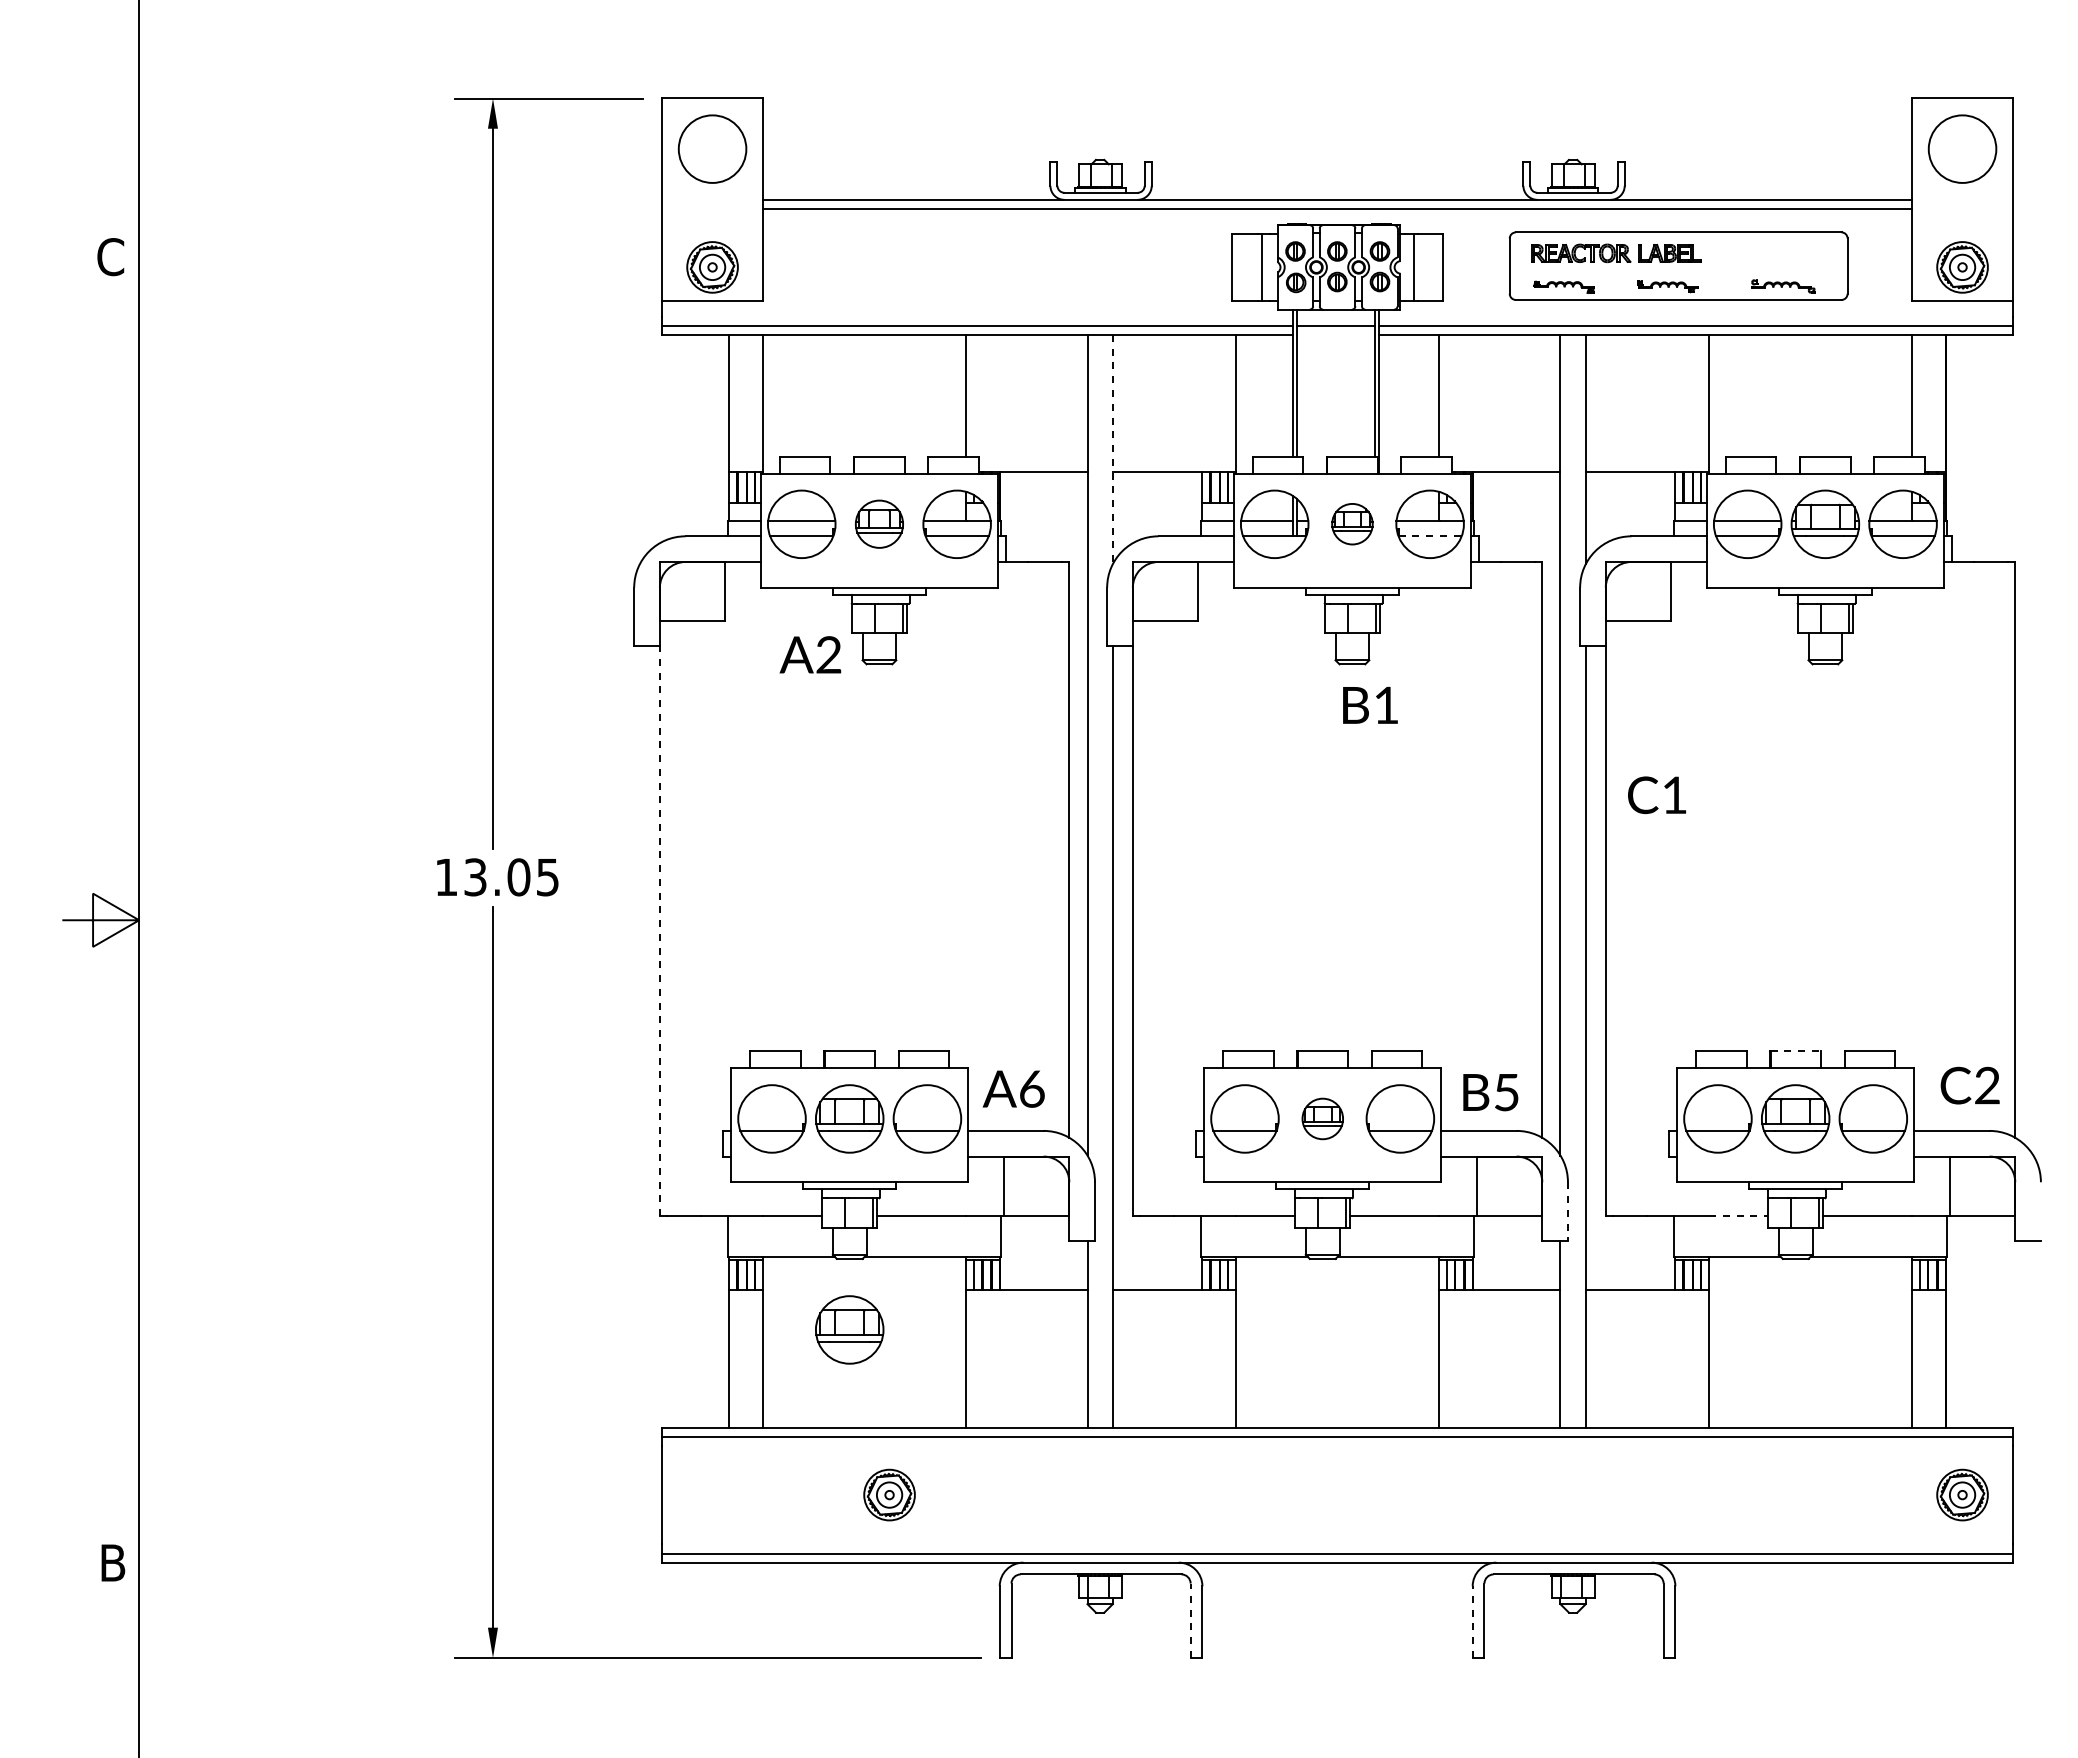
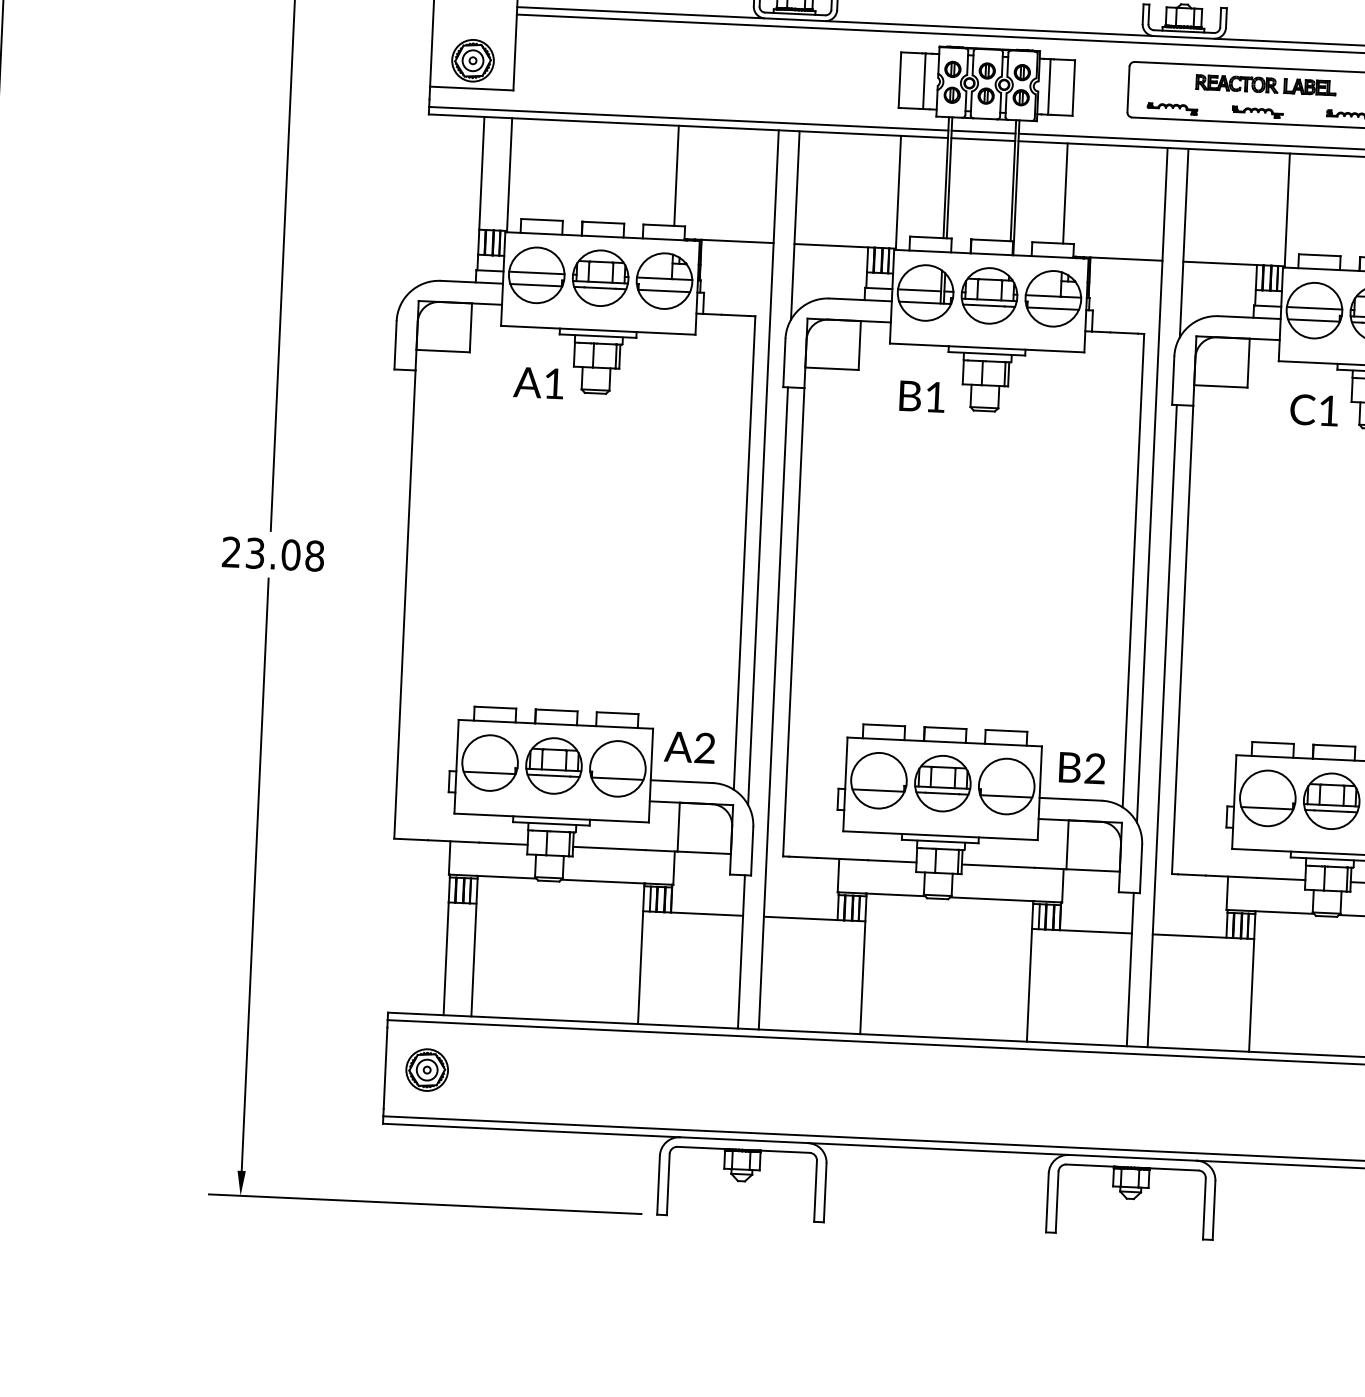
part: (1616, 253) -> (1266, 85), moved
line: (1336, 334) -> (983, 139), added
line: (1112, 449) -> (795, 225), dashed -> solid
part: (879, 523) -> (600, 277), size x1.43
part: (1352, 523) -> (989, 295), size x1.67
line: (1430, 536) -> (1053, 308), dashed -> solid
text: (828, 654) -> (553, 383), A2 -> A1
text: (1370, 704) -> (922, 395), moved
text: (1656, 795) -> (1313, 410), moved
text: (497, 877) -> (273, 554), 13.05 -> 23.08
line: (659, 931) -> (404, 604), dashed -> solid
line: (1796, 1051) -> (1334, 745), dashed -> solid
text: (1031, 1088) -> (704, 747), A6 -> A2
text: (1506, 1092) -> (1094, 768), B5 -> B2
part: (1322, 1118) -> (942, 783), size x1.67
line: (1567, 1212) -> (1140, 869), dashed -> solid
line: (1739, 1216) -> (1281, 879), dashed -> solid
part: (849, 1329) -> (545, 939), removed
part: (889, 1494) -> (427, 1069), moved
line: (1190, 1620) -> (815, 1191), dashed -> solid
line: (1472, 1622) -> (1047, 1203), dashed -> solid

